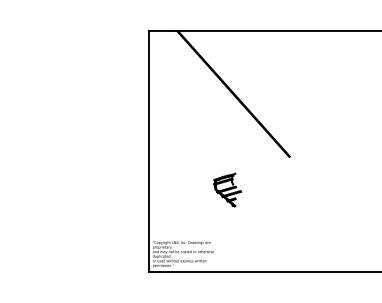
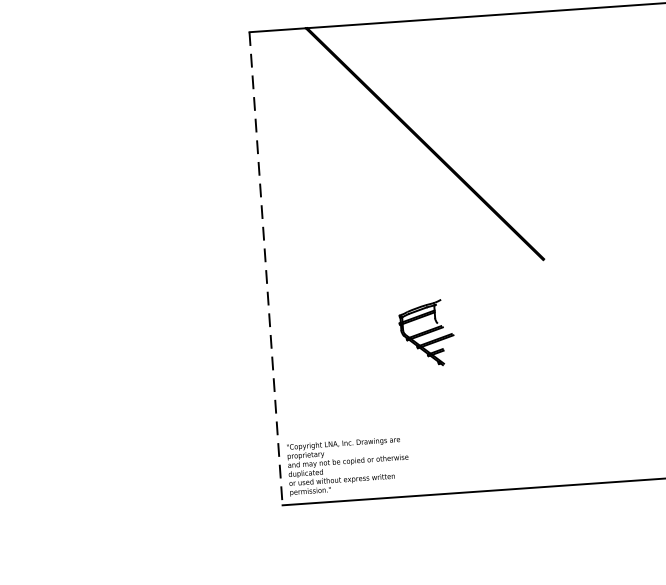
line: (148, 151) -> (265, 268), solid -> dashed

